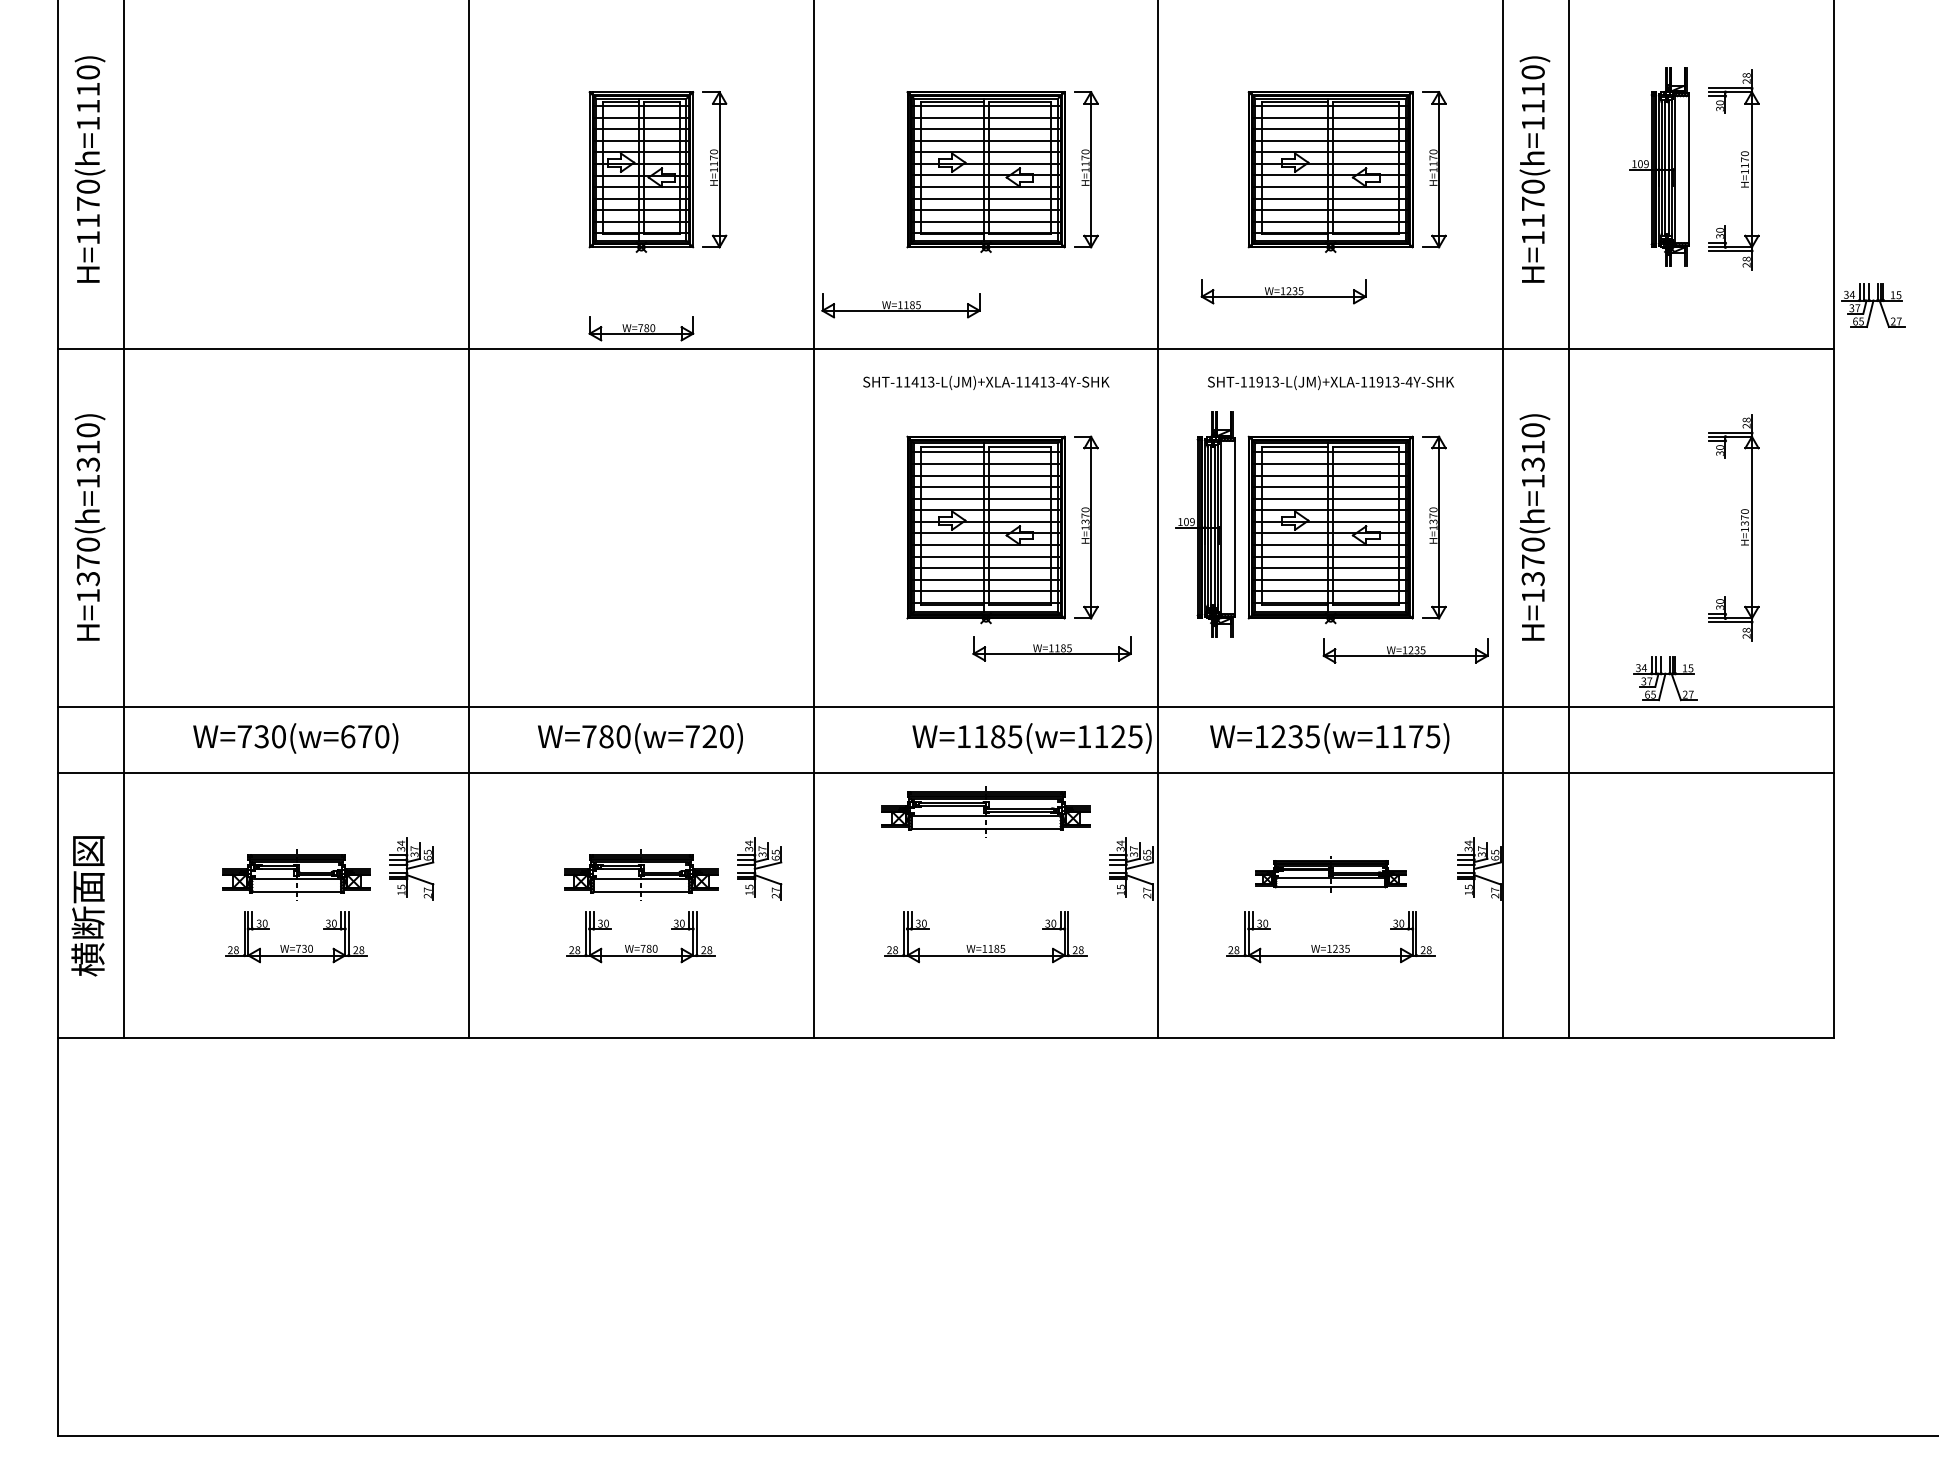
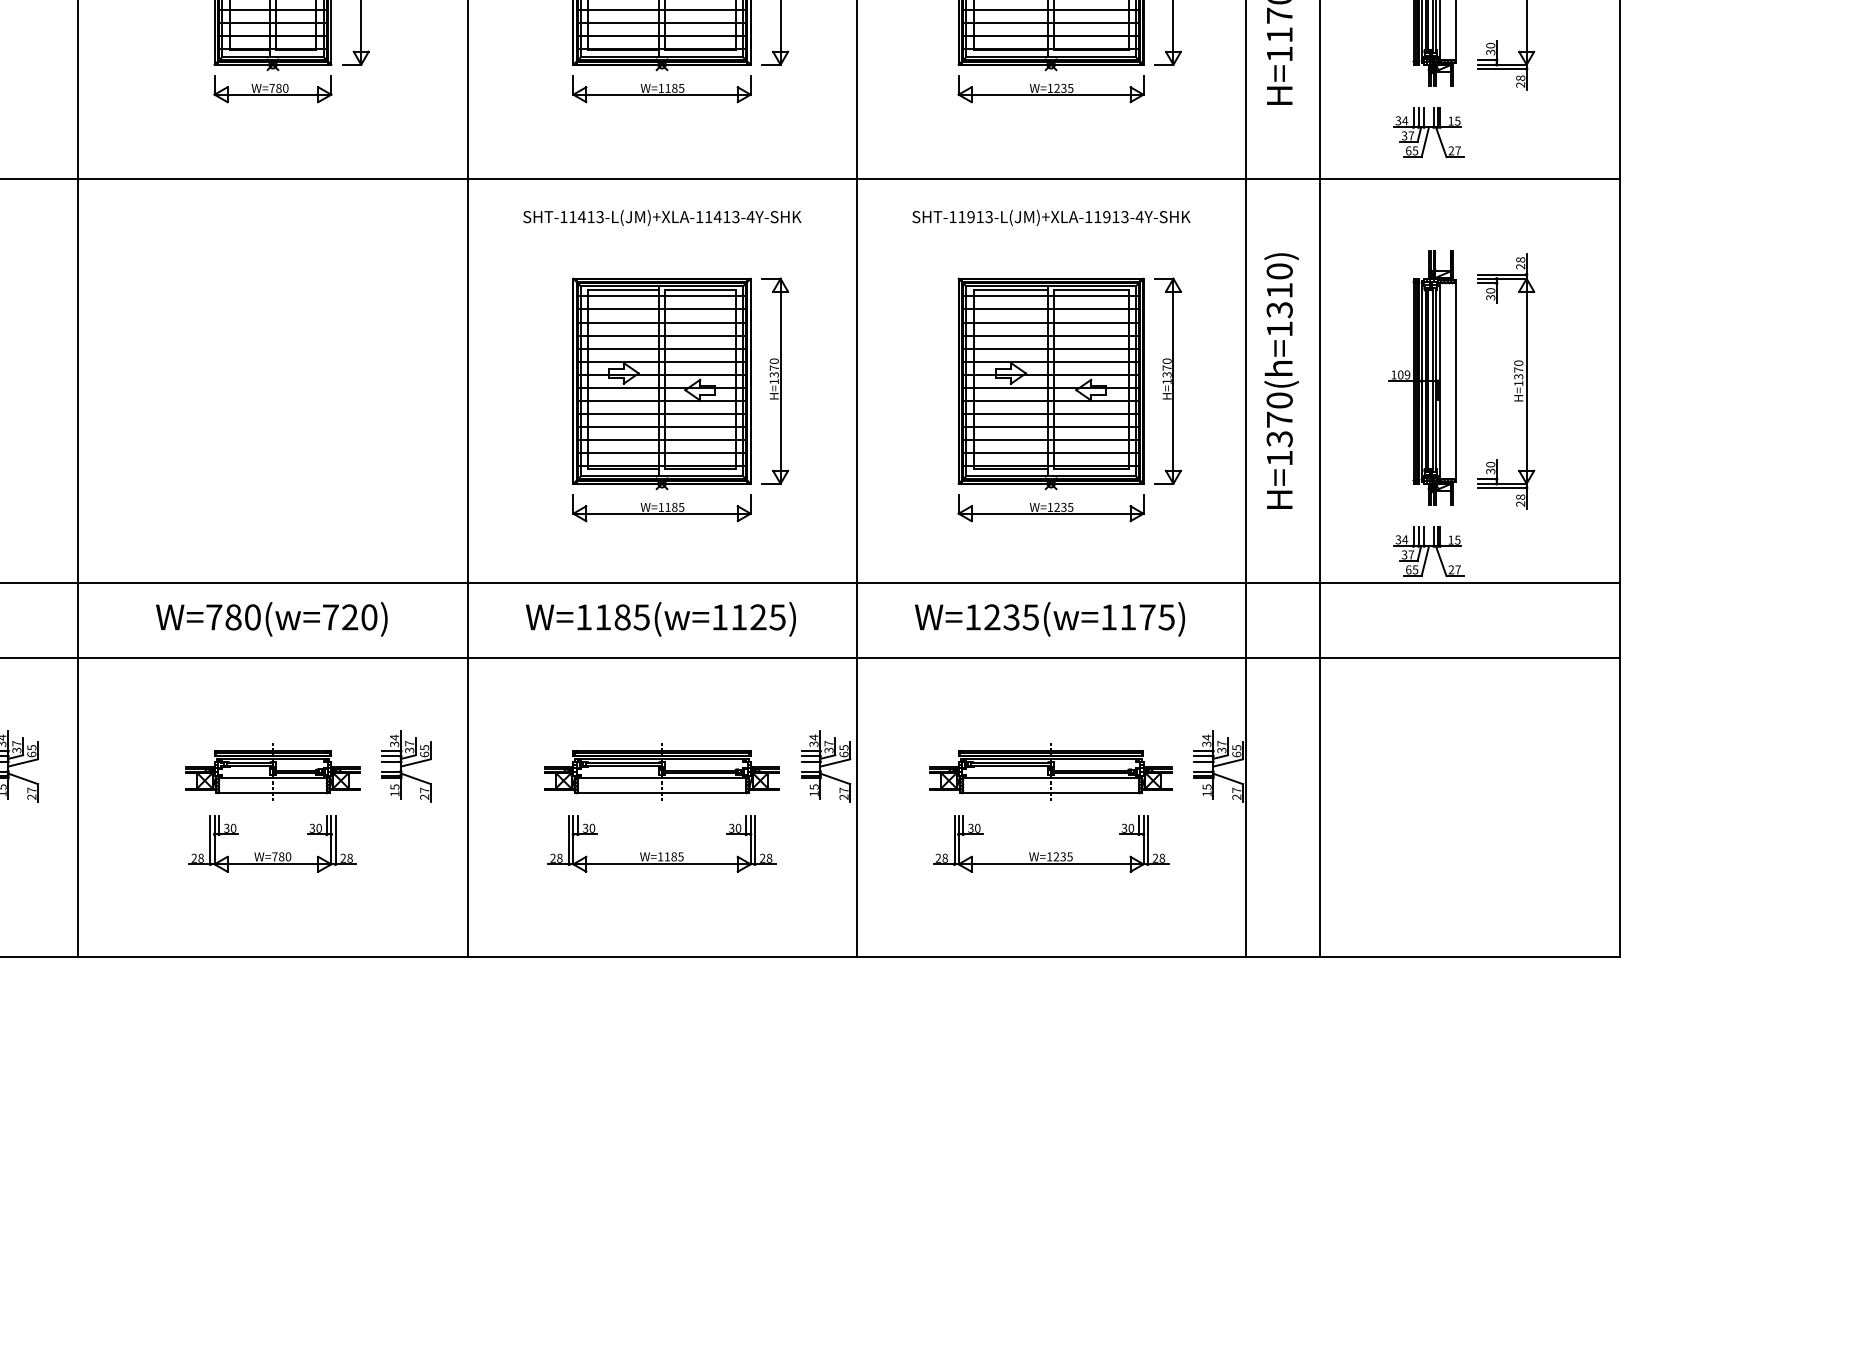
part: (1283, 291) -> (1050, 88), moved
part: (900, 305) -> (661, 88), moved
part: (1873, 305) -> (1429, 132), moved
part: (641, 328) -> (273, 88), moved
part: (1205, 524) -> (1422, 377), moved
part: (1051, 648) -> (661, 507), moved
part: (1405, 650) -> (1050, 507), moved
text: (1031, 738) -> (660, 619), moved
part: (985, 811) -> (661, 772), moved
part: (1330, 874) -> (1050, 772), size x1.43

